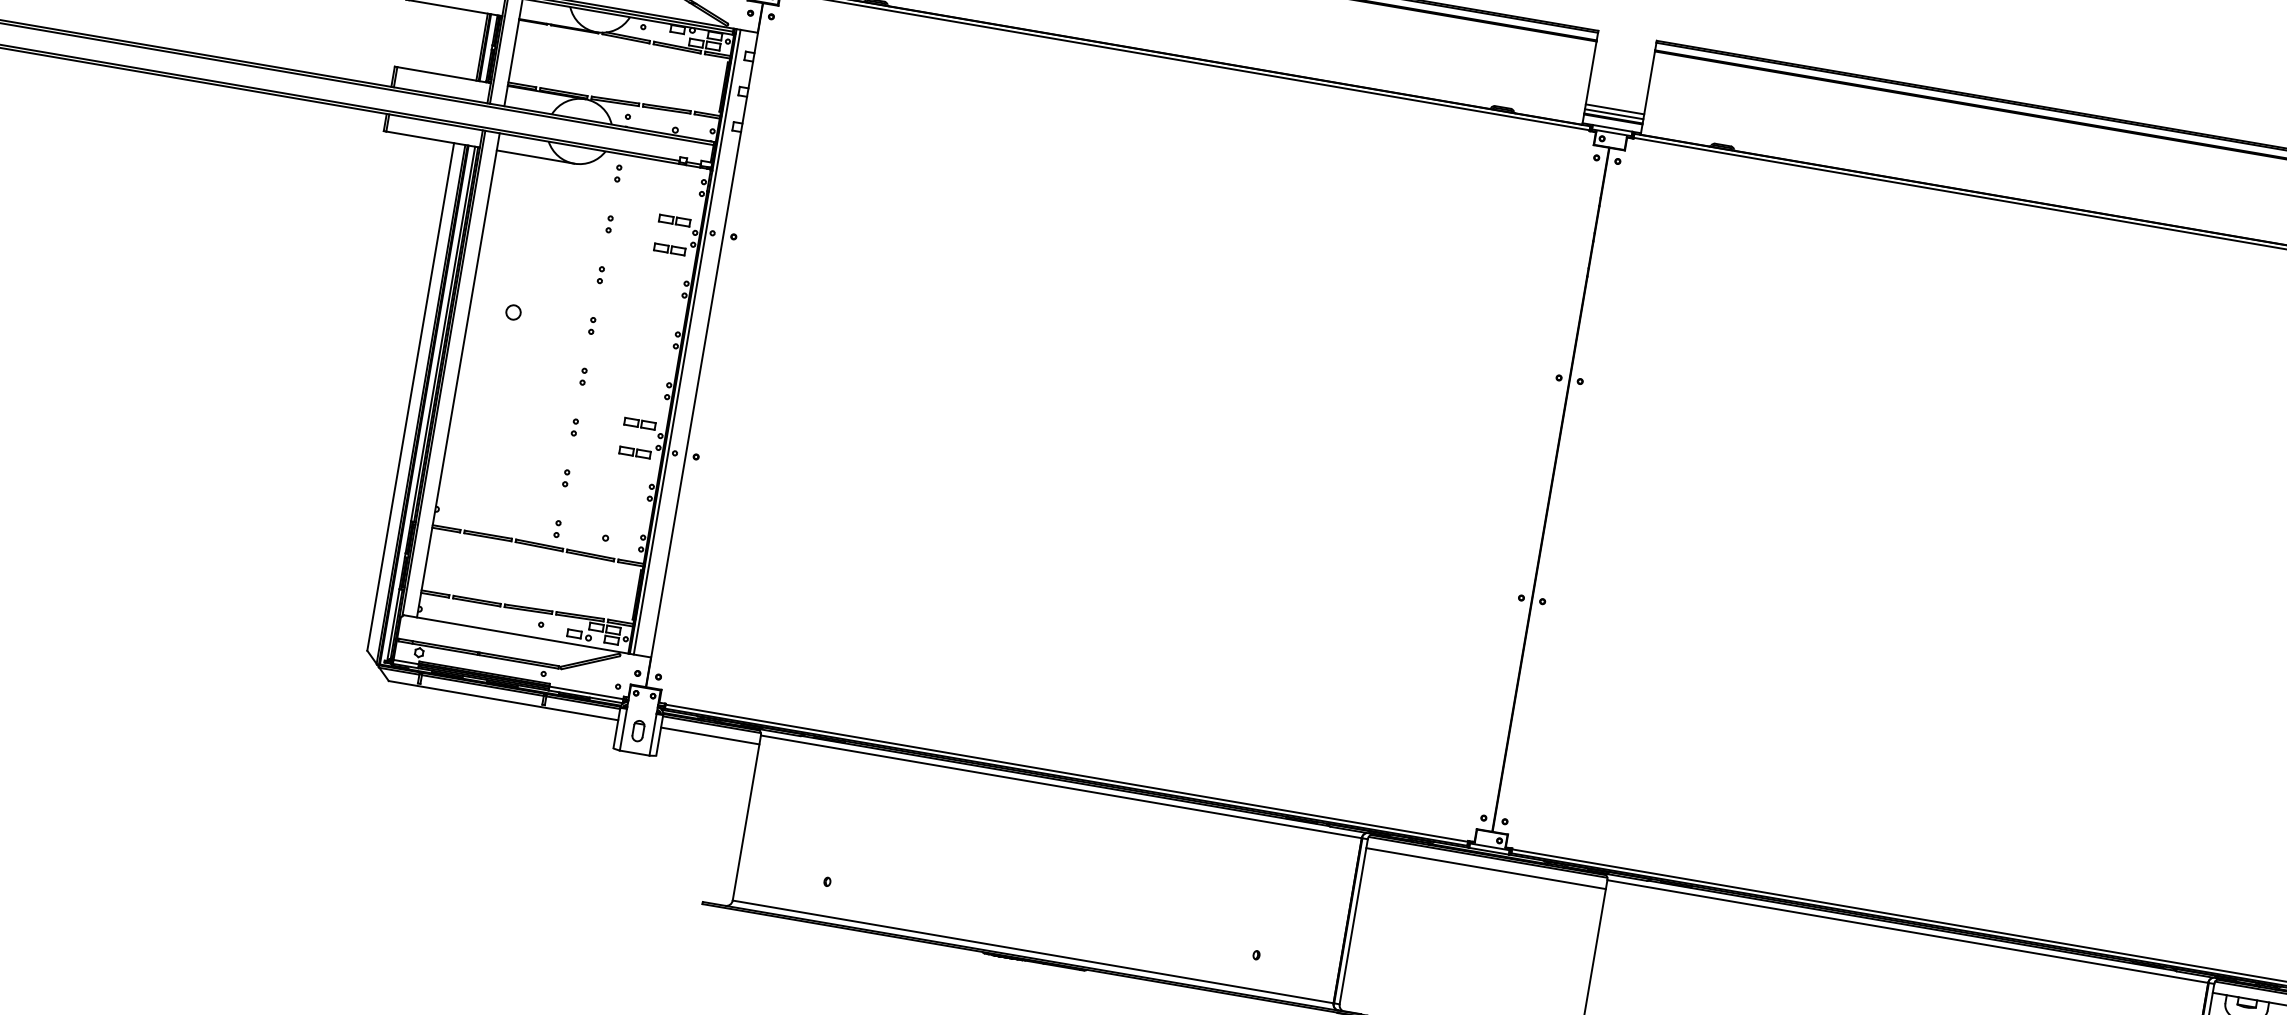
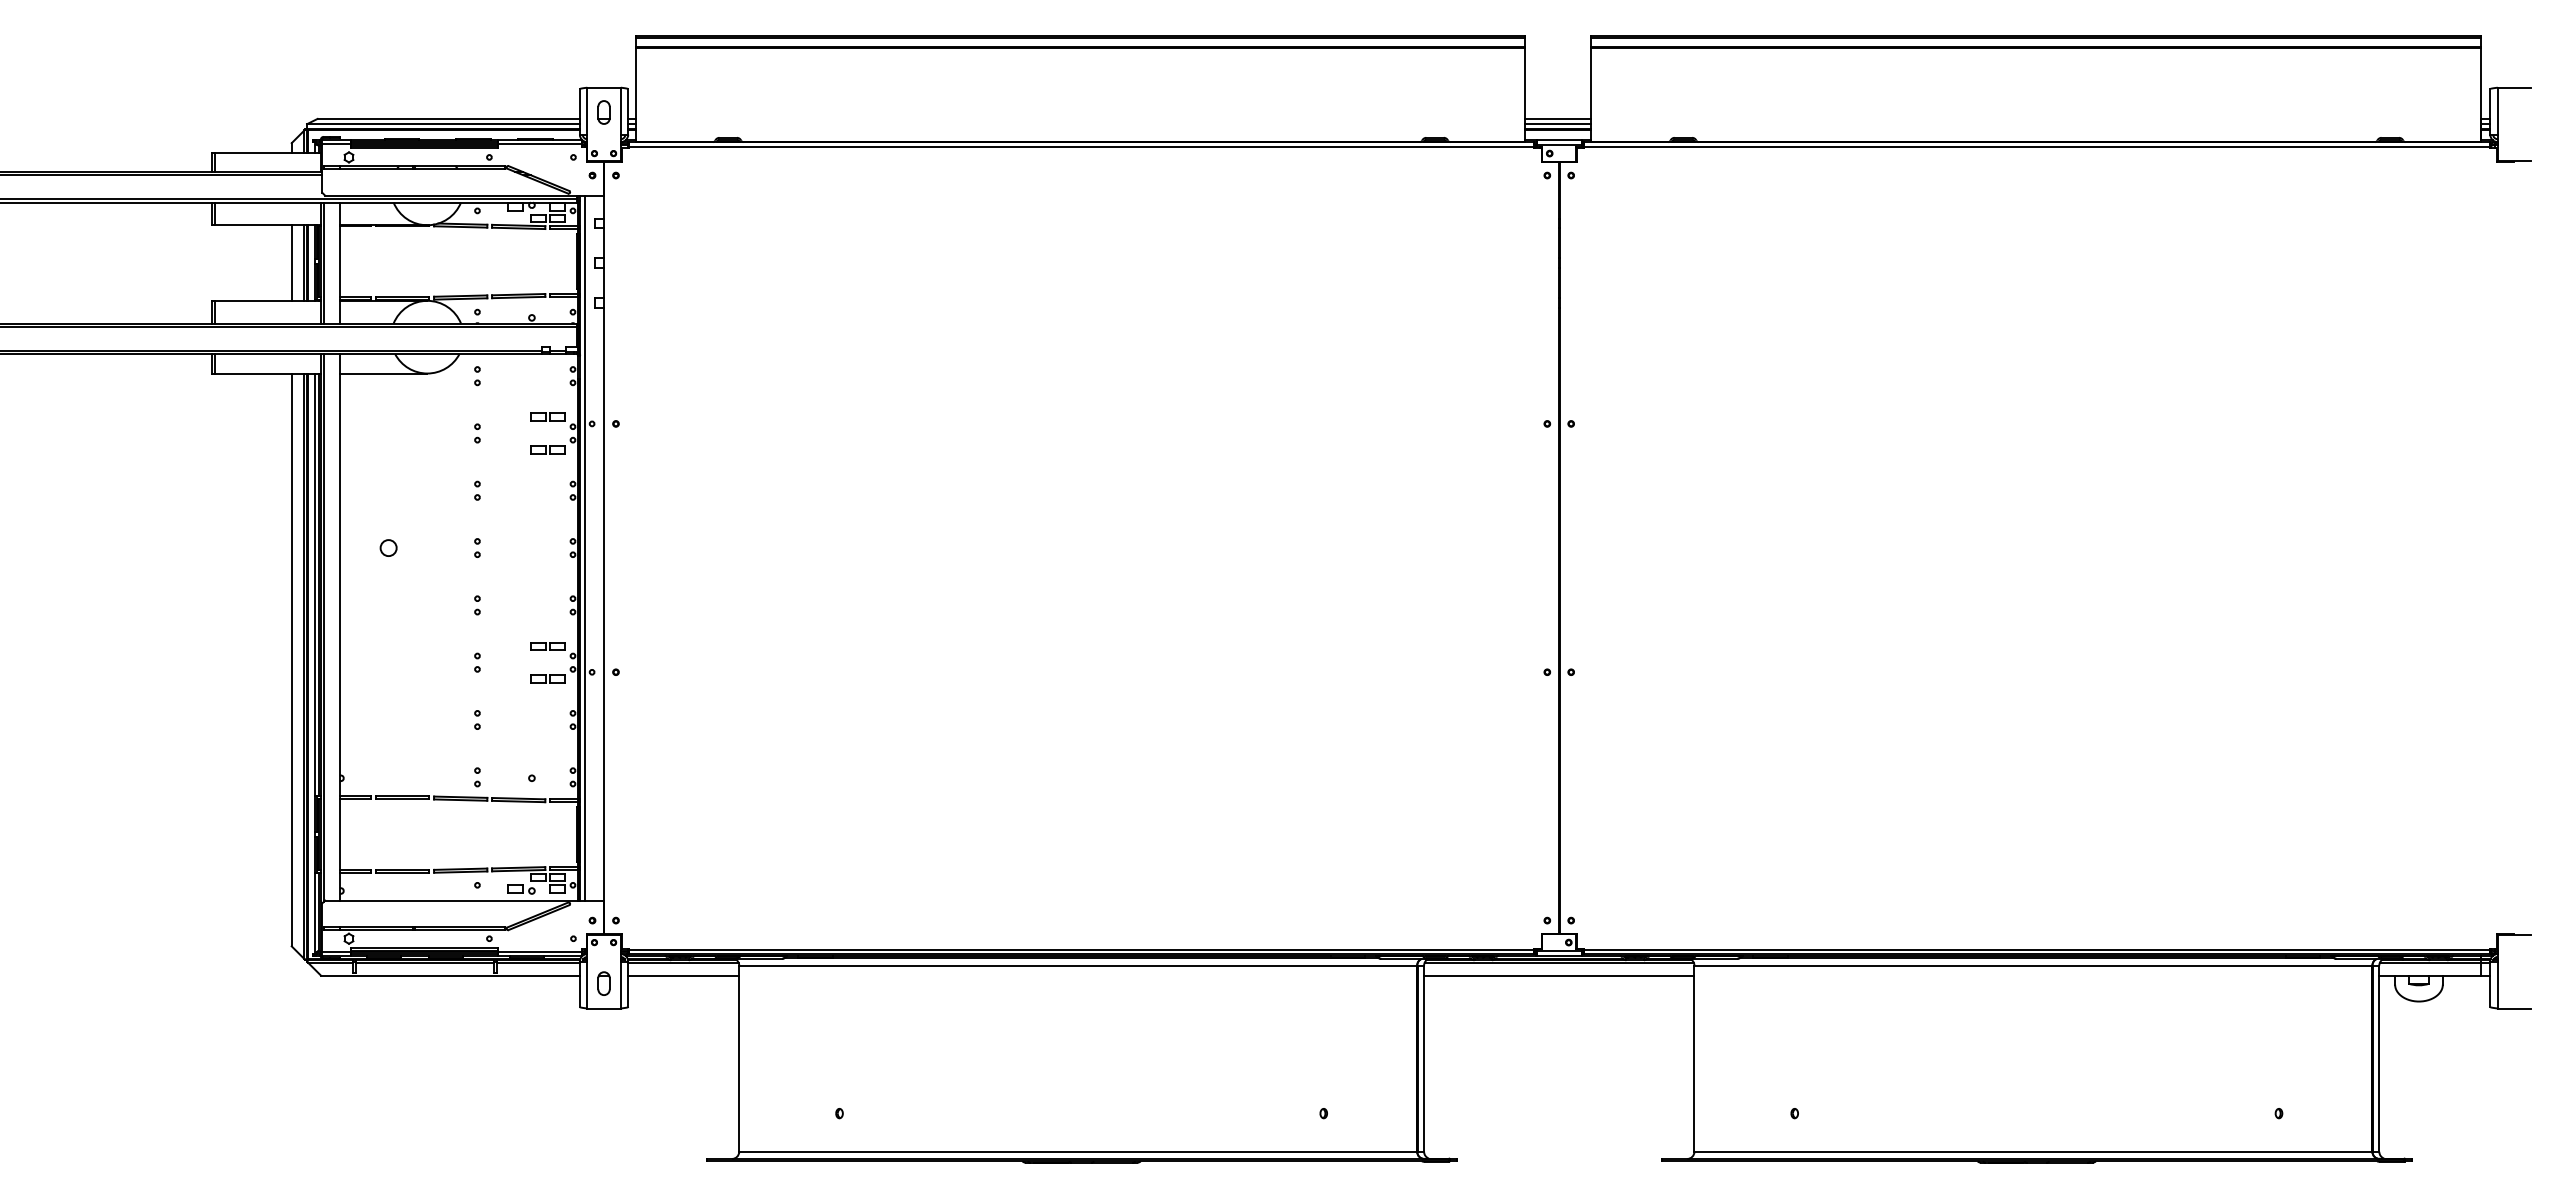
line: (470, 44) -> (291, 262), added

